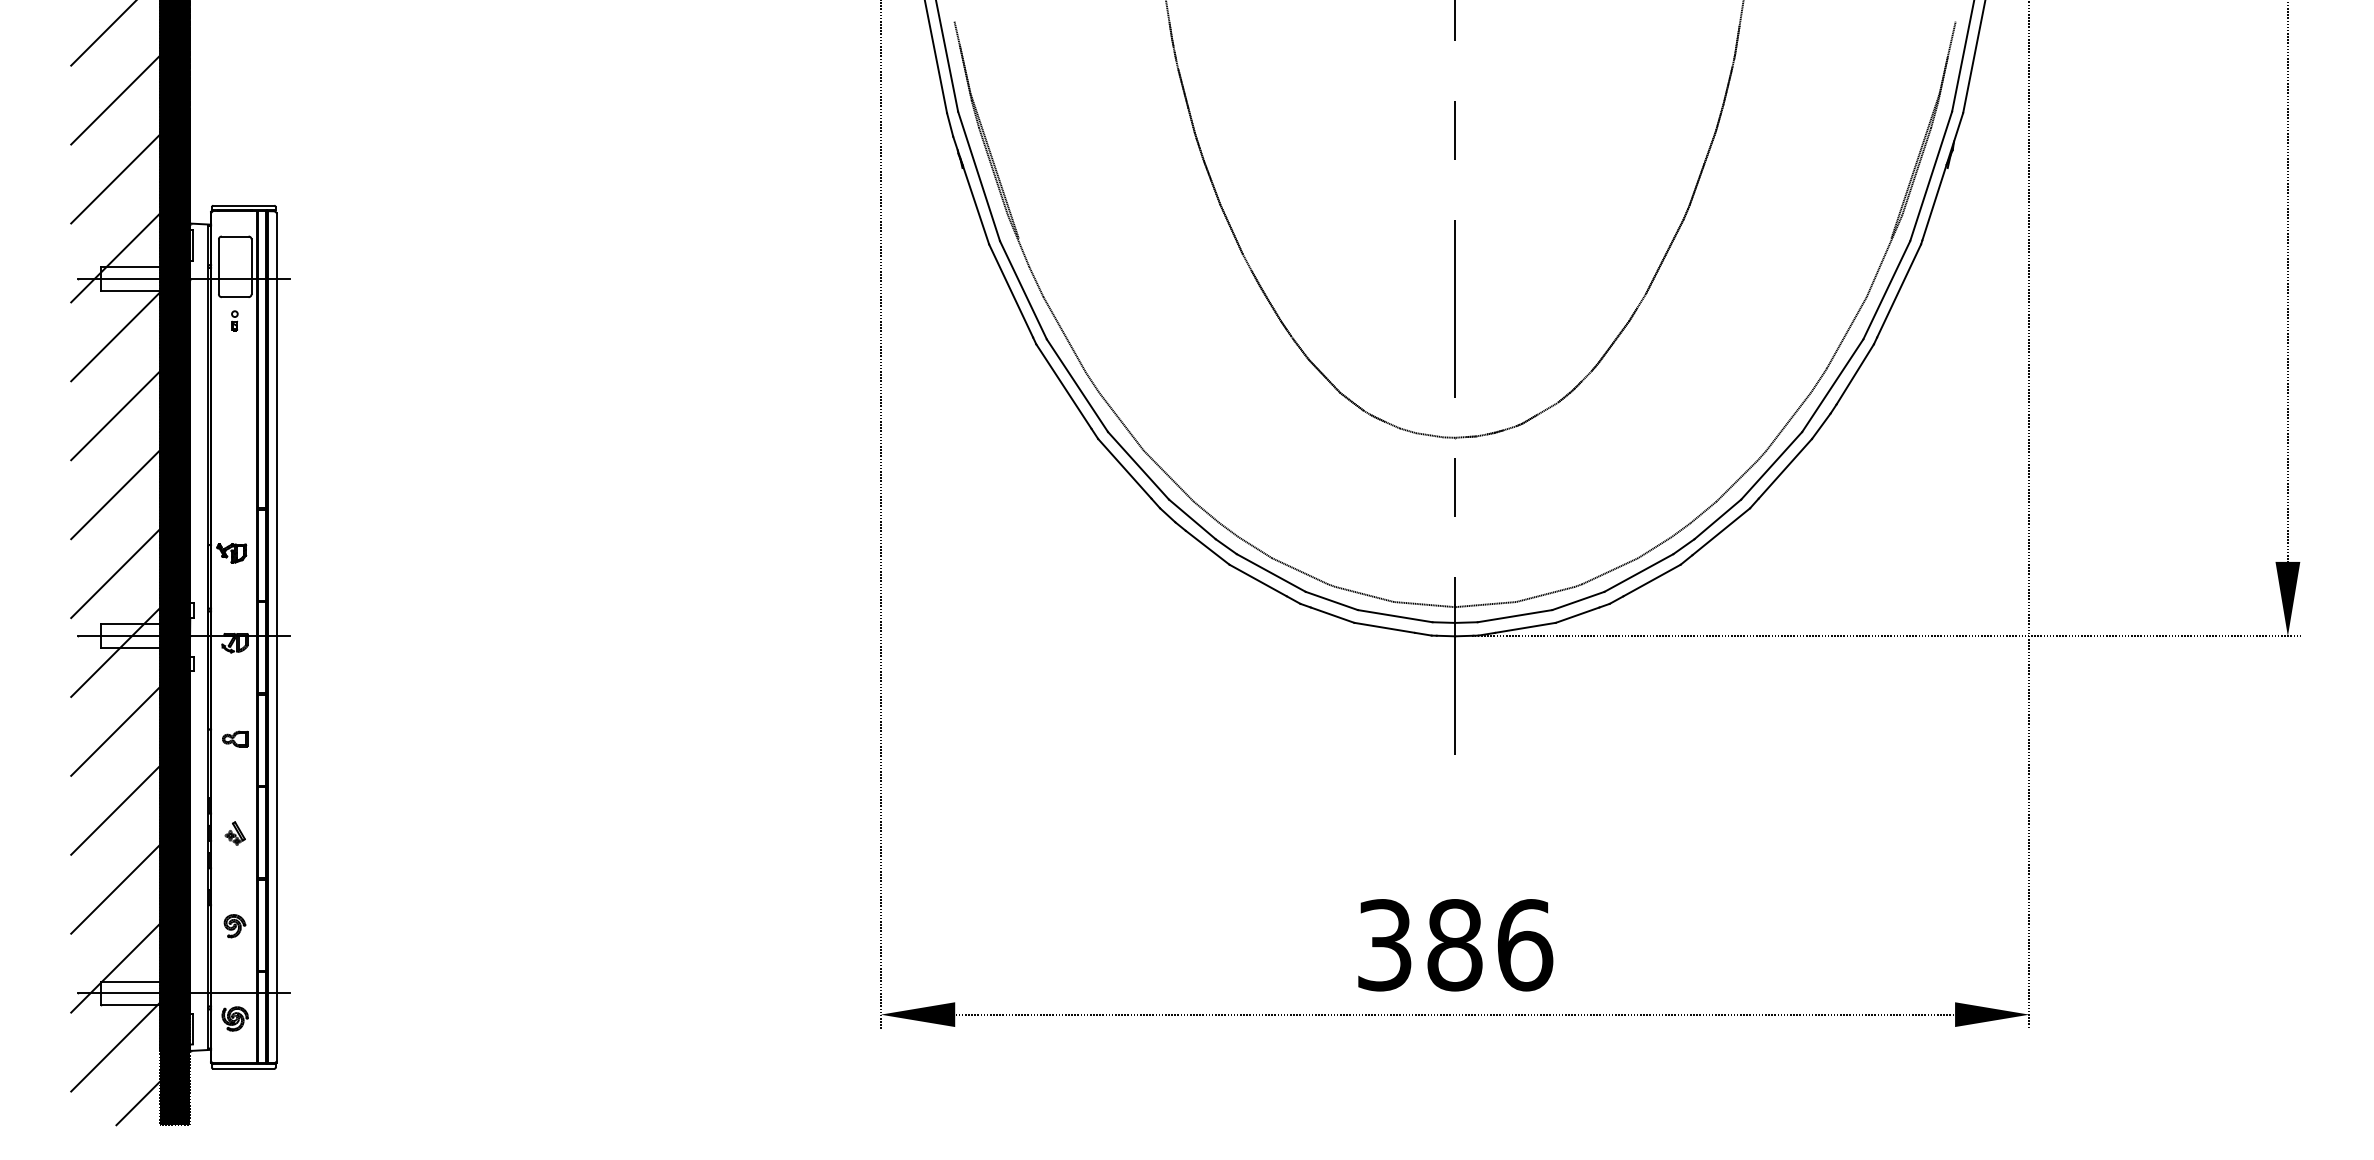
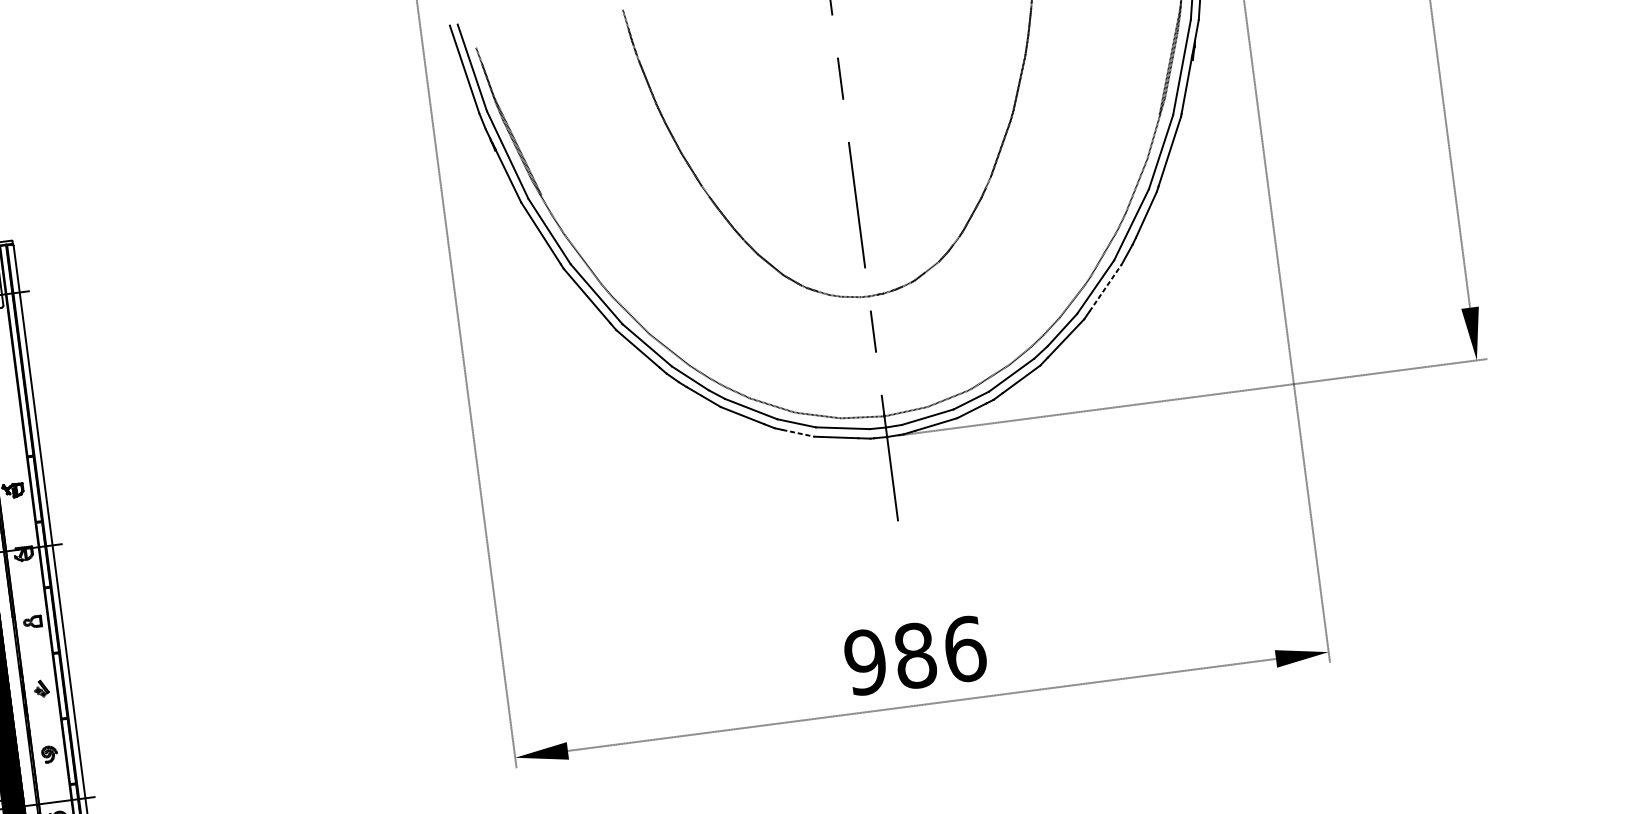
line: (1785, 468) -> (1105, 287), solid -> dashed
line: (1333, 615) -> (799, 433), solid -> dashed
text: (1384, 945) -> (865, 662), 386 -> 986

